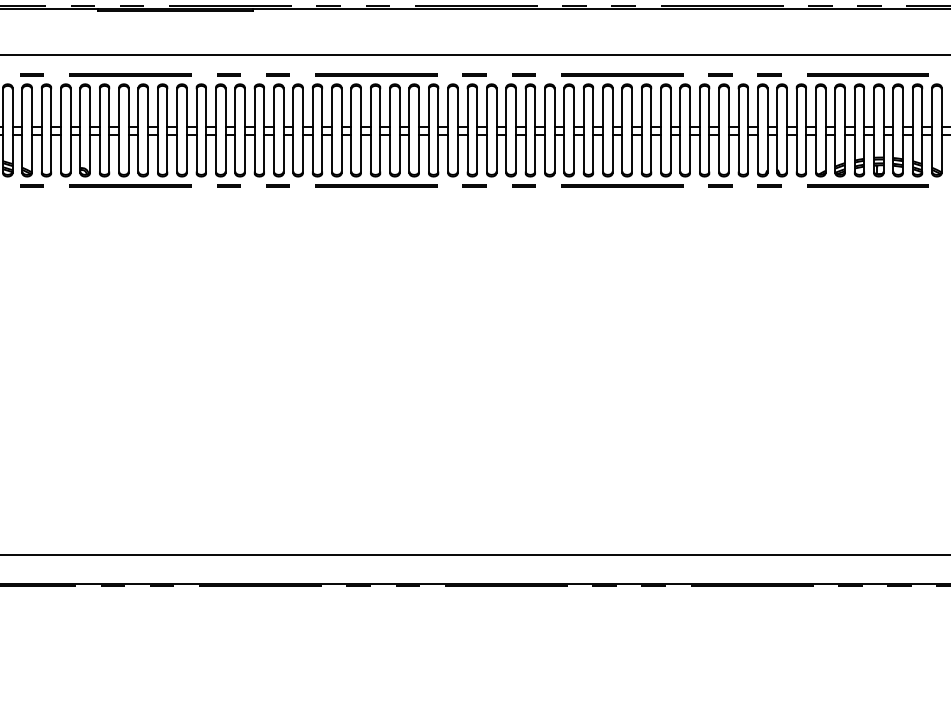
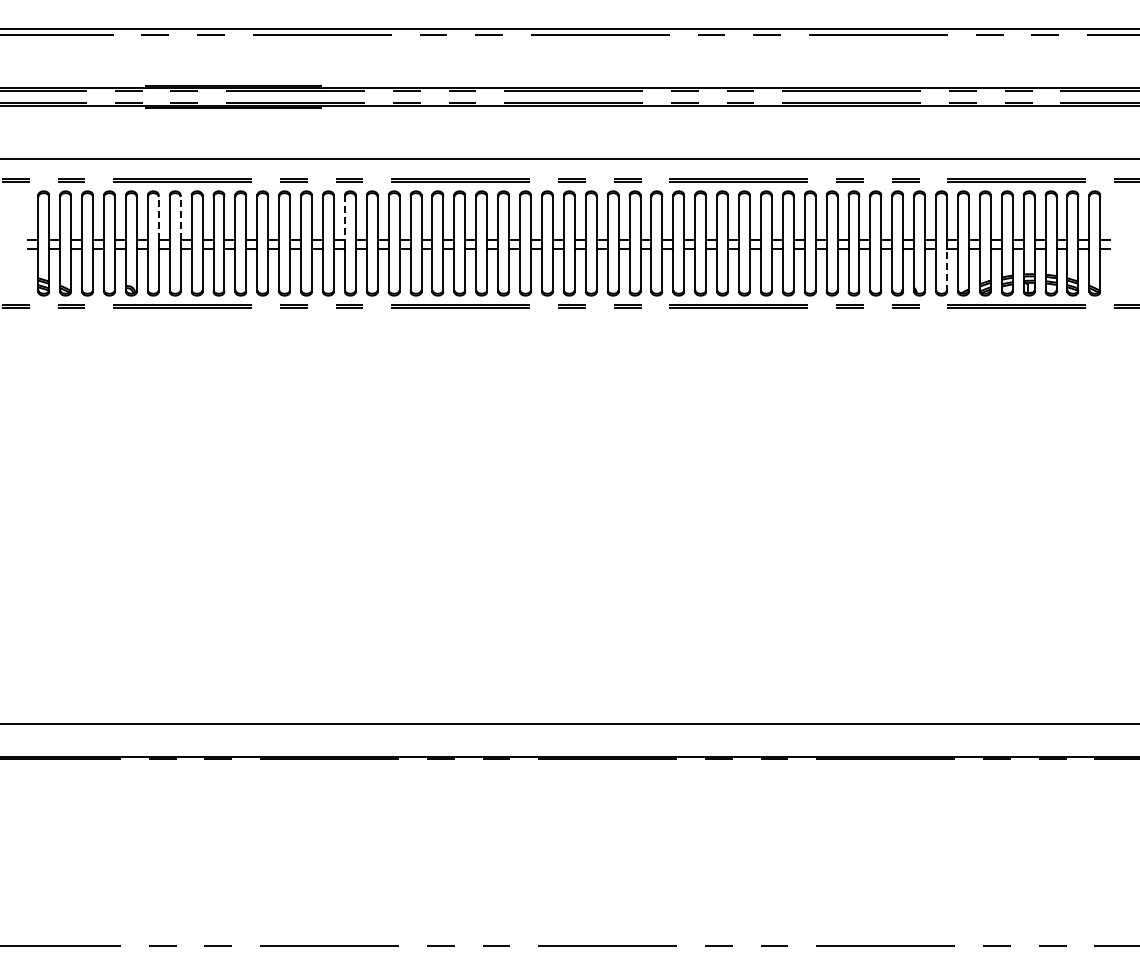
line: (109, 107) -> (158, 217), solid -> dashed
line: (128, 107) -> (180, 217), solid -> dashed
line: (273, 108) -> (344, 218), solid -> dashed
line: (806, 154) -> (947, 270), solid -> dashed

